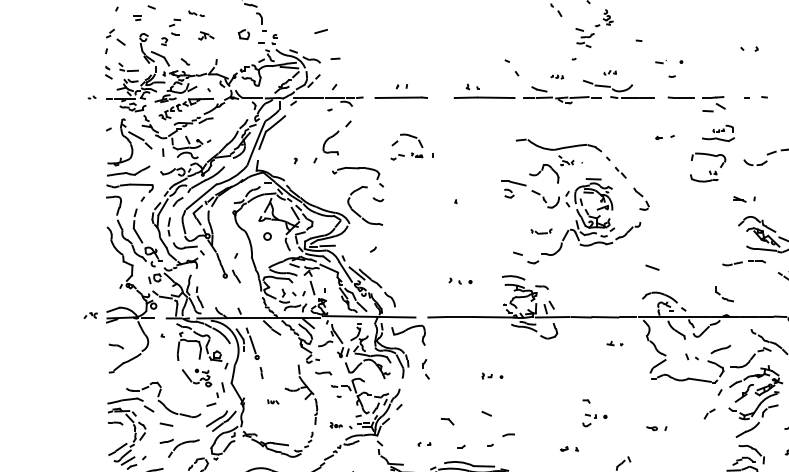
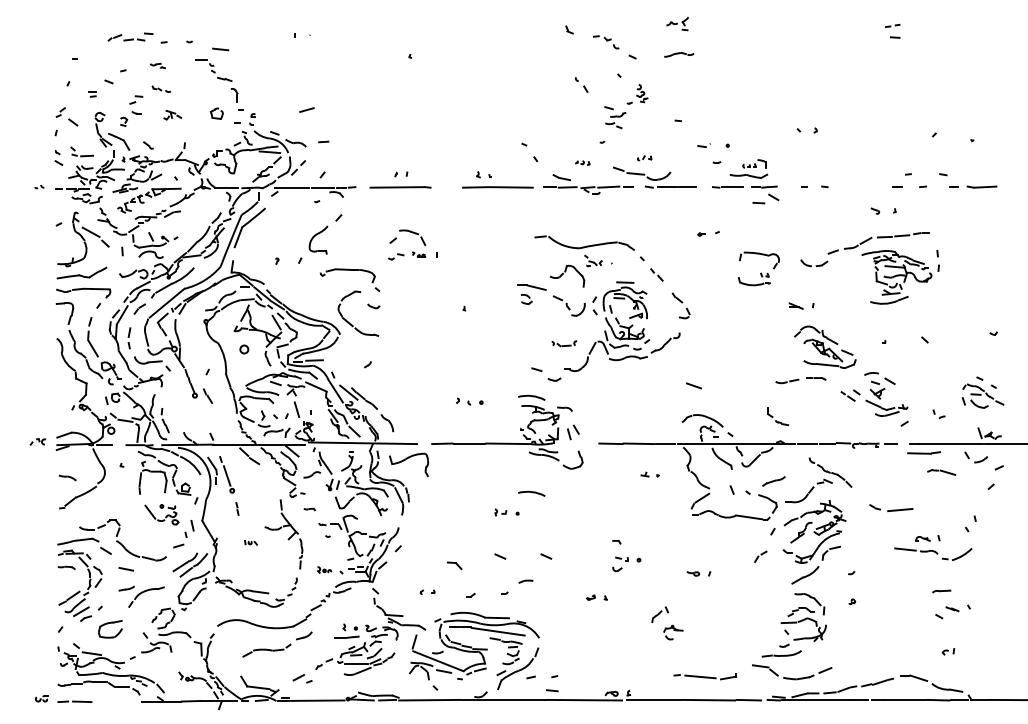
part: (718, 132) -> (748, 168), moved
line: (551, 317) -> (576, 443), removed
part: (692, 356) -> (740, 489), size x1.4
arc: (513, 358) -> (531, 492), added
part: (426, 369) -> (429, 504), removed
part: (323, 373) -> (309, 509), size x0.6
line: (526, 413) -> (546, 556), added

